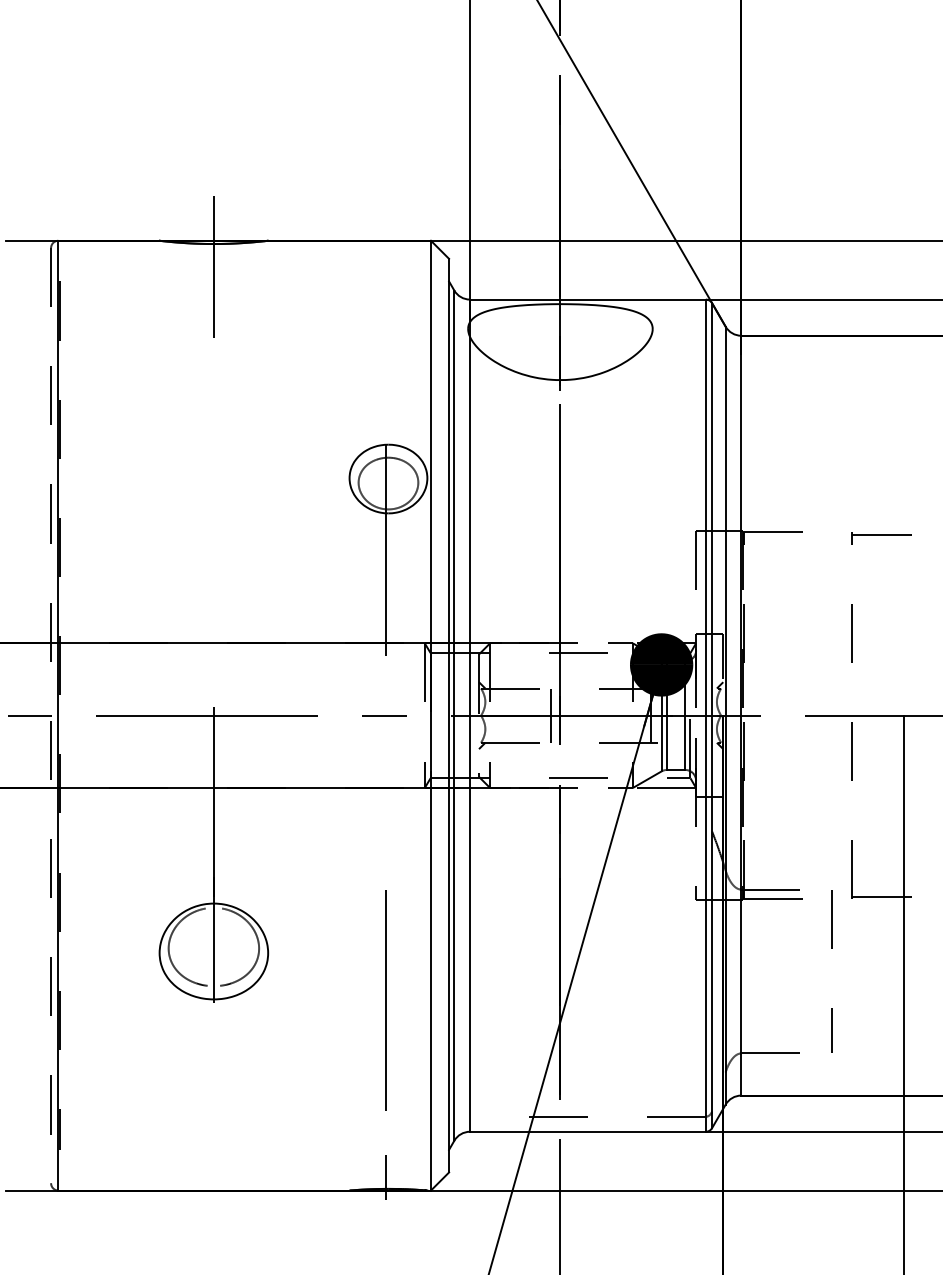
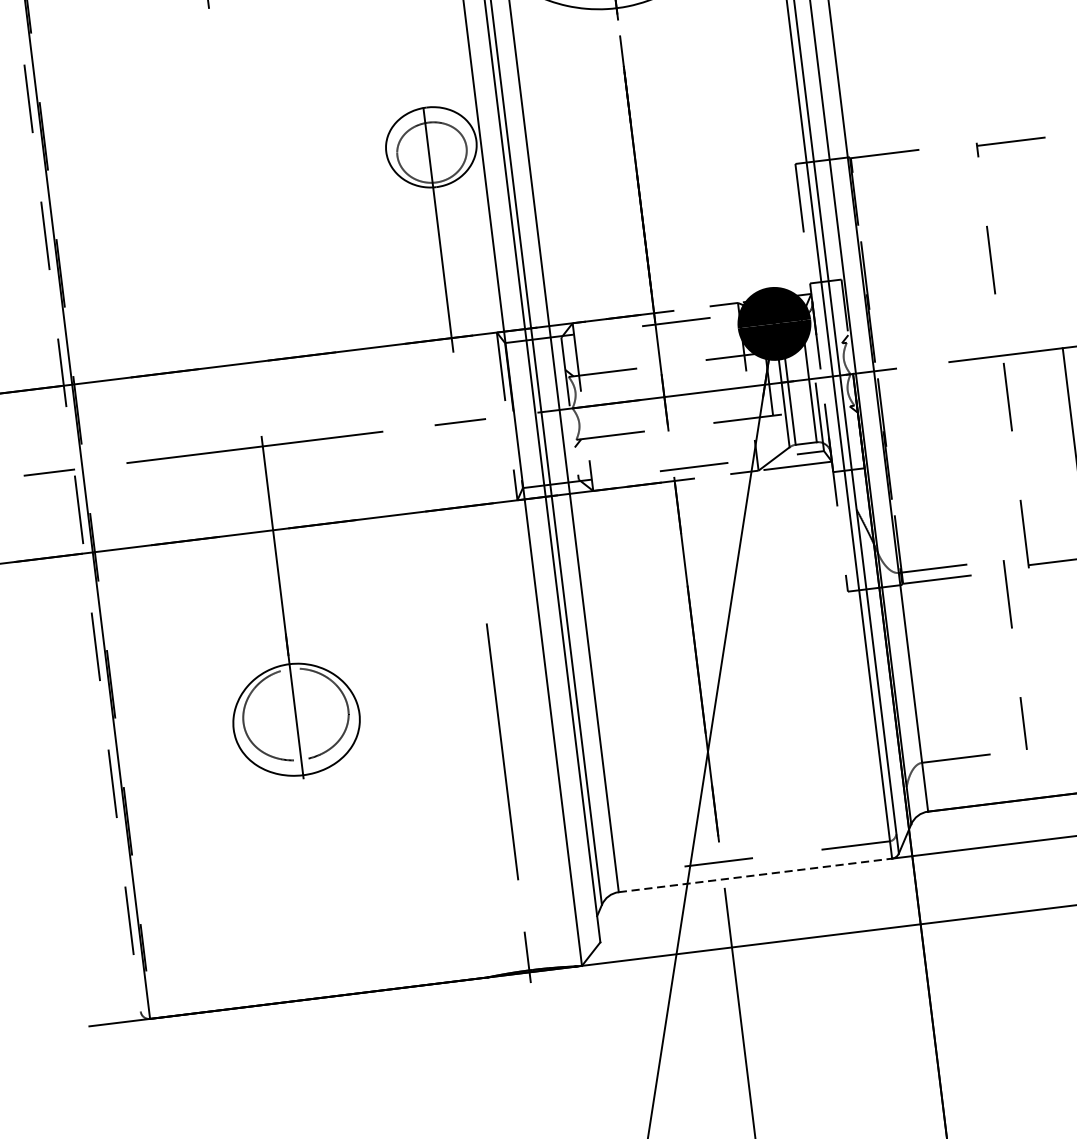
line: (551, 715) -> (654, 398), removed
line: (587, 1131) -> (754, 875), solid -> dashed

